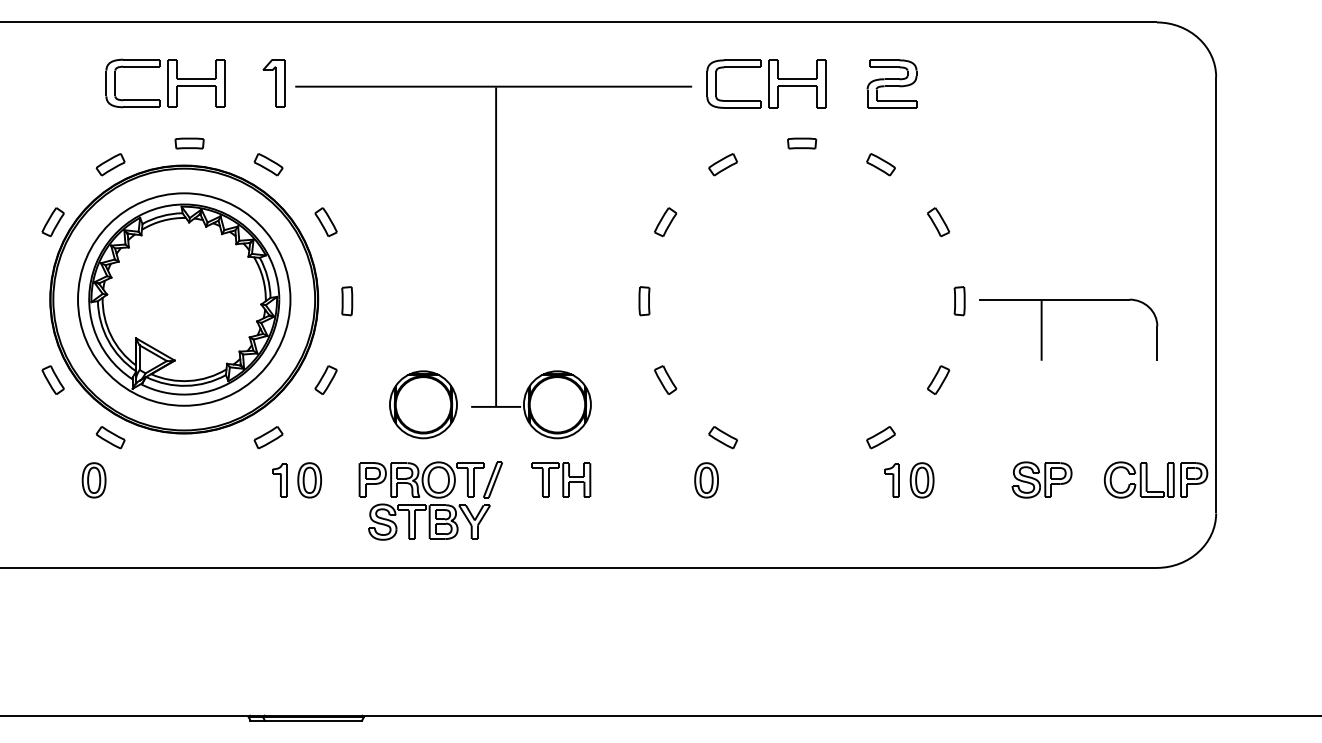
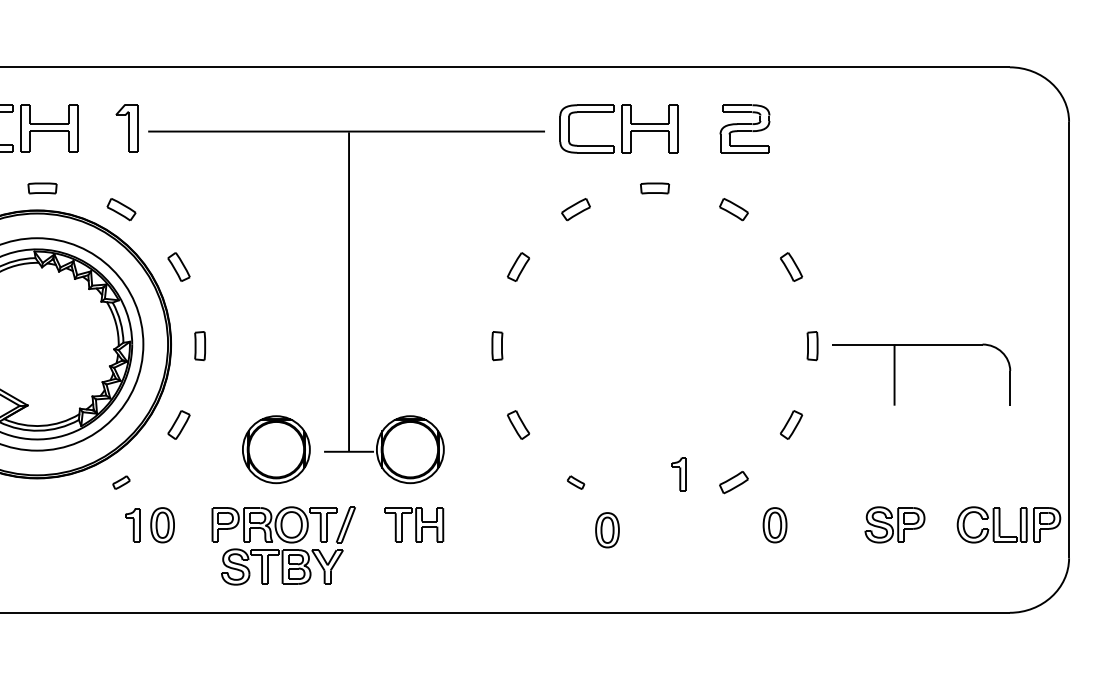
part: (268, 437) -> (121, 482), size x0.6
part: (722, 437) -> (575, 482), size x0.6
part: (706, 480) -> (607, 530), moved
part: (891, 480) -> (678, 474), moved

